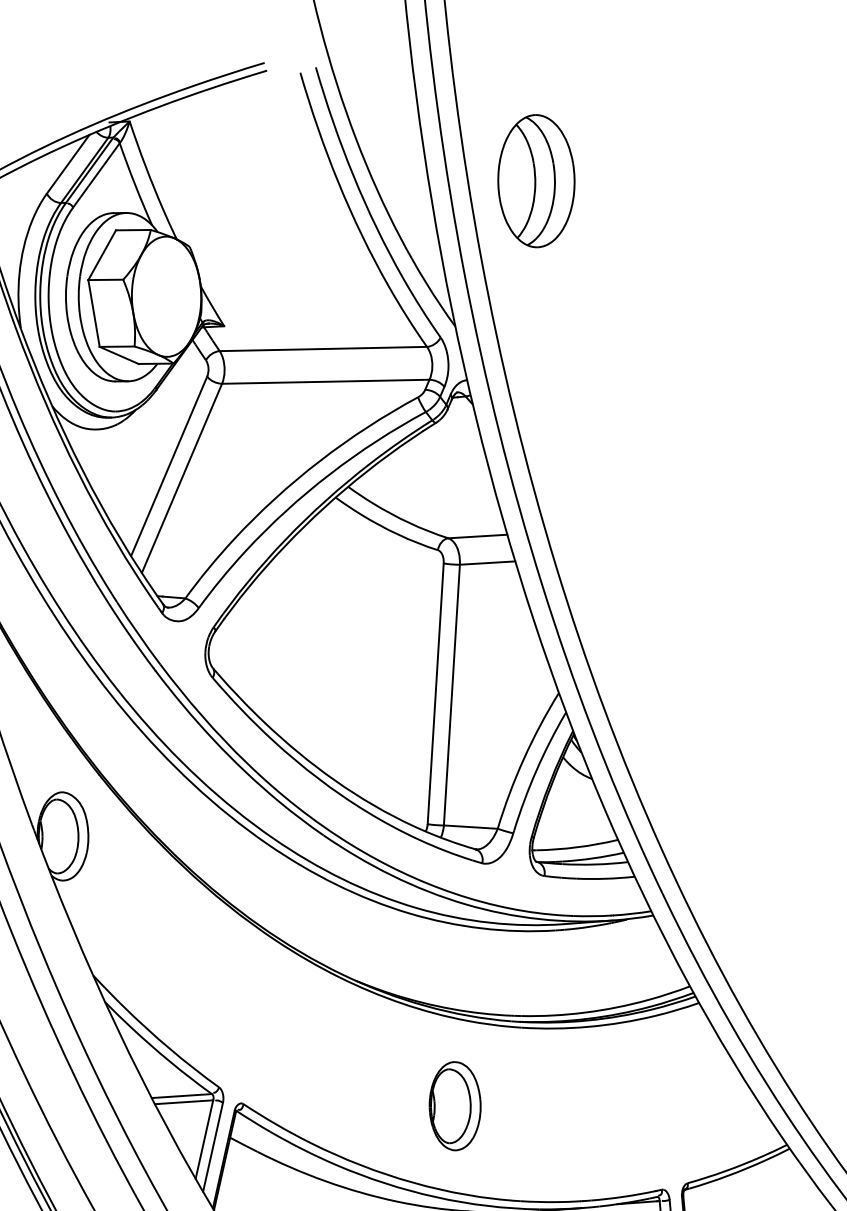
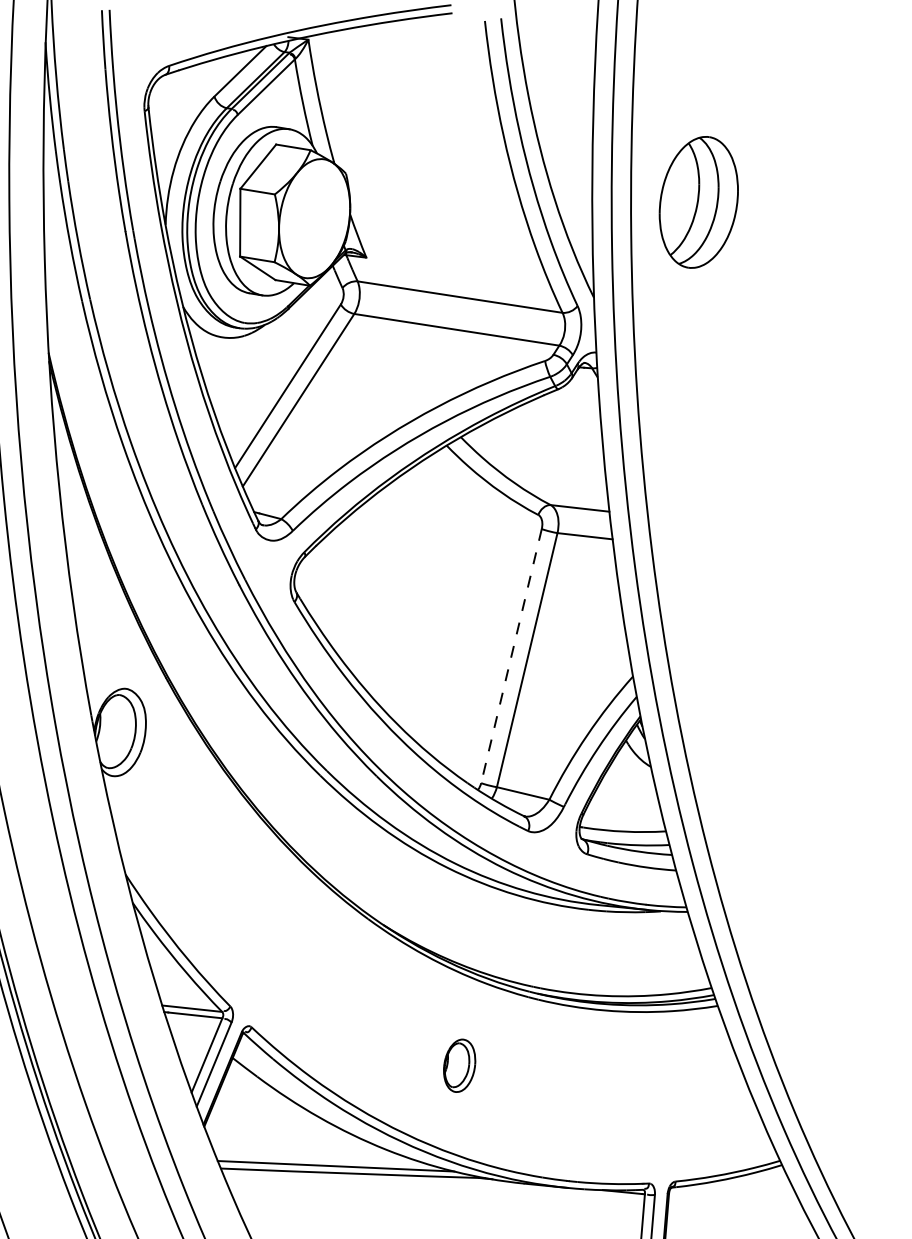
part: (536, 181) -> (698, 202), moved
line: (435, 694) -> (511, 656), solid -> dashed
part: (454, 1106) -> (459, 1065), size x0.6

